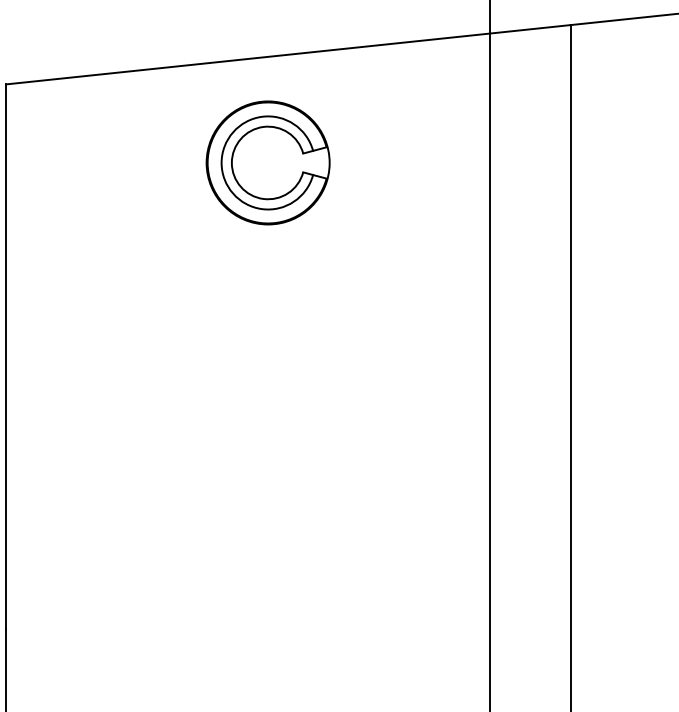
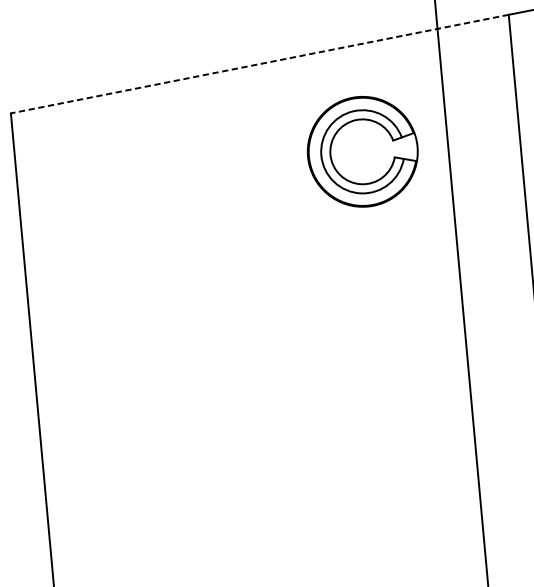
line: (288, 54) -> (259, 63), solid -> dashed
part: (267, 162) -> (362, 151), moved

